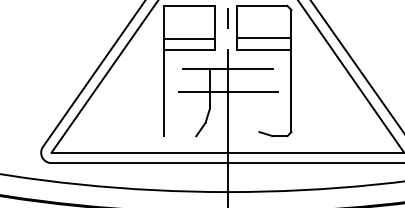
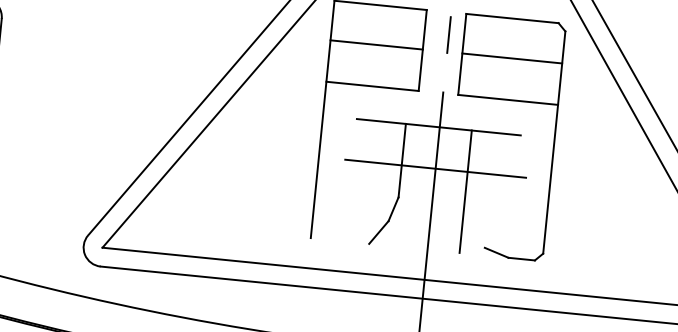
line: (263, 37) -> (511, 58), moved
line: (189, 38) -> (376, 44), moved
line: (245, 102) -> (464, 191), added

